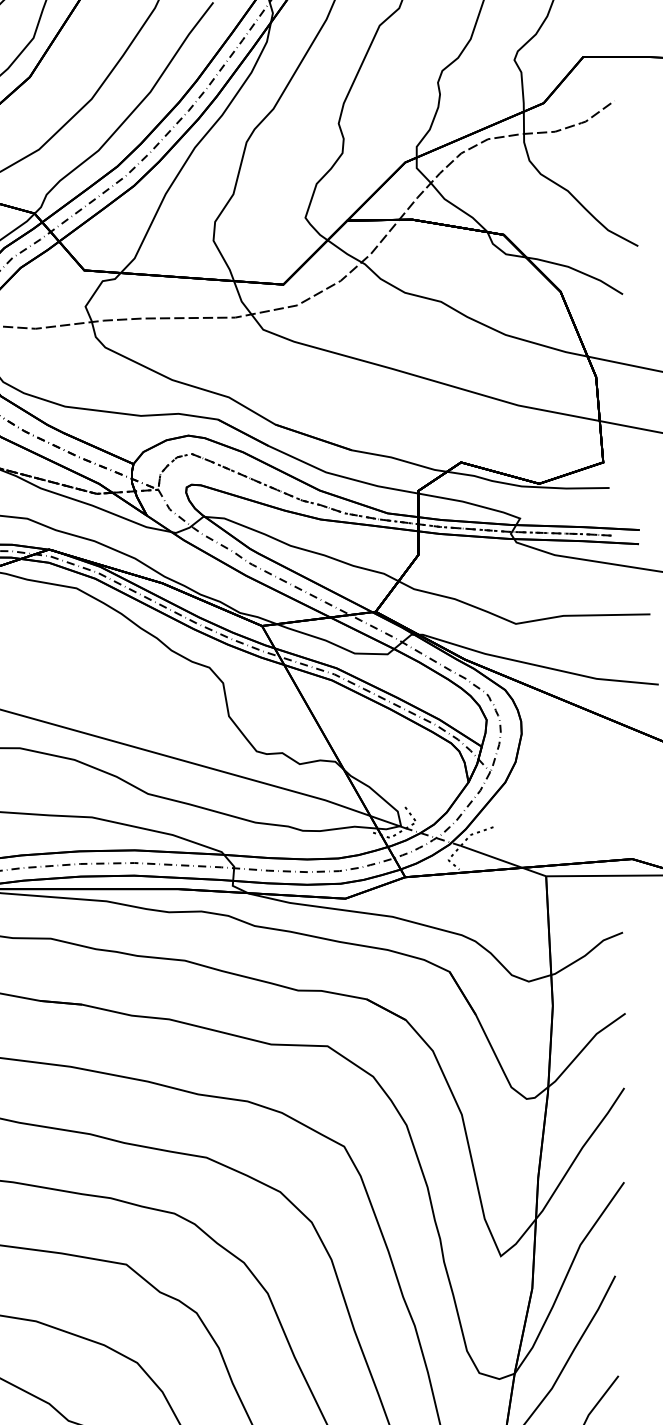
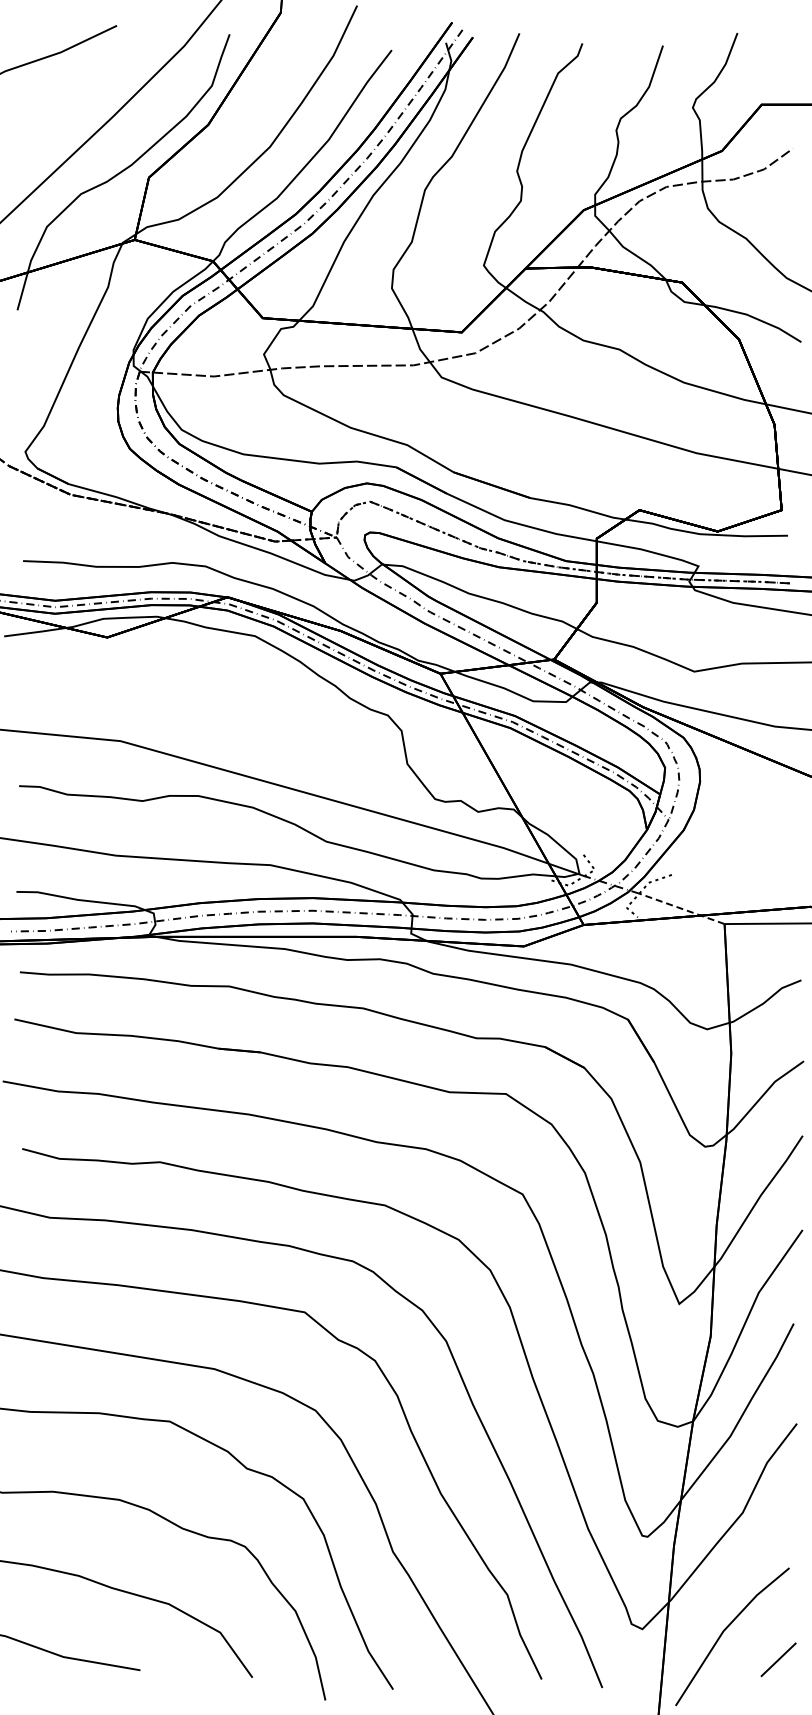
line: (503, 860) -> (681, 908), solid -> dashed

